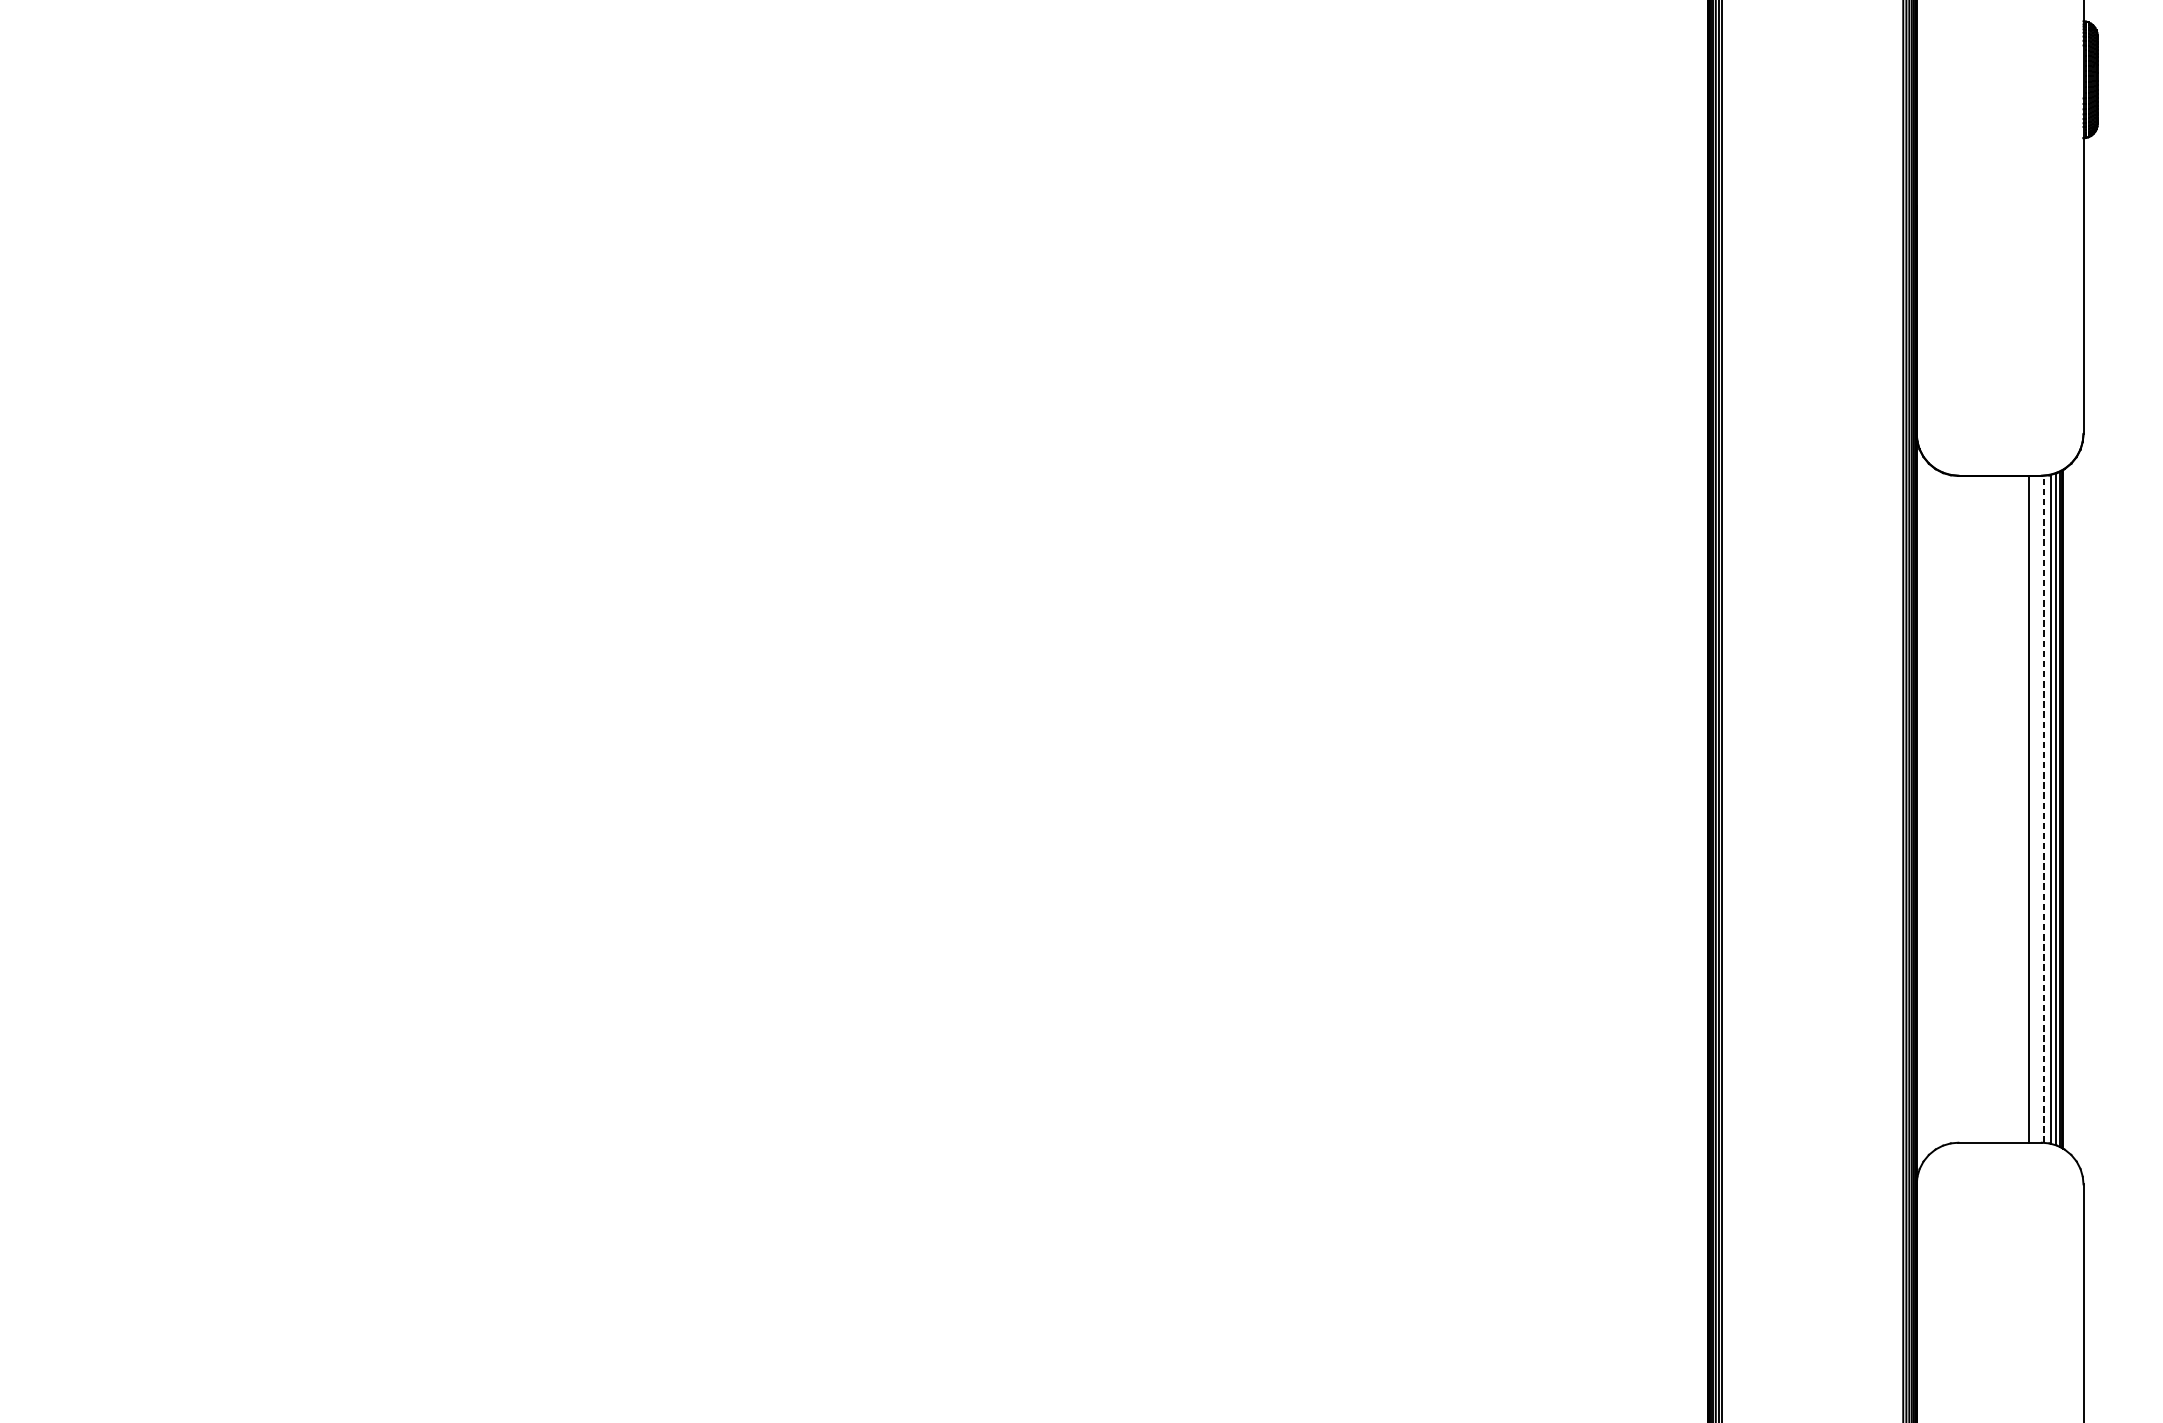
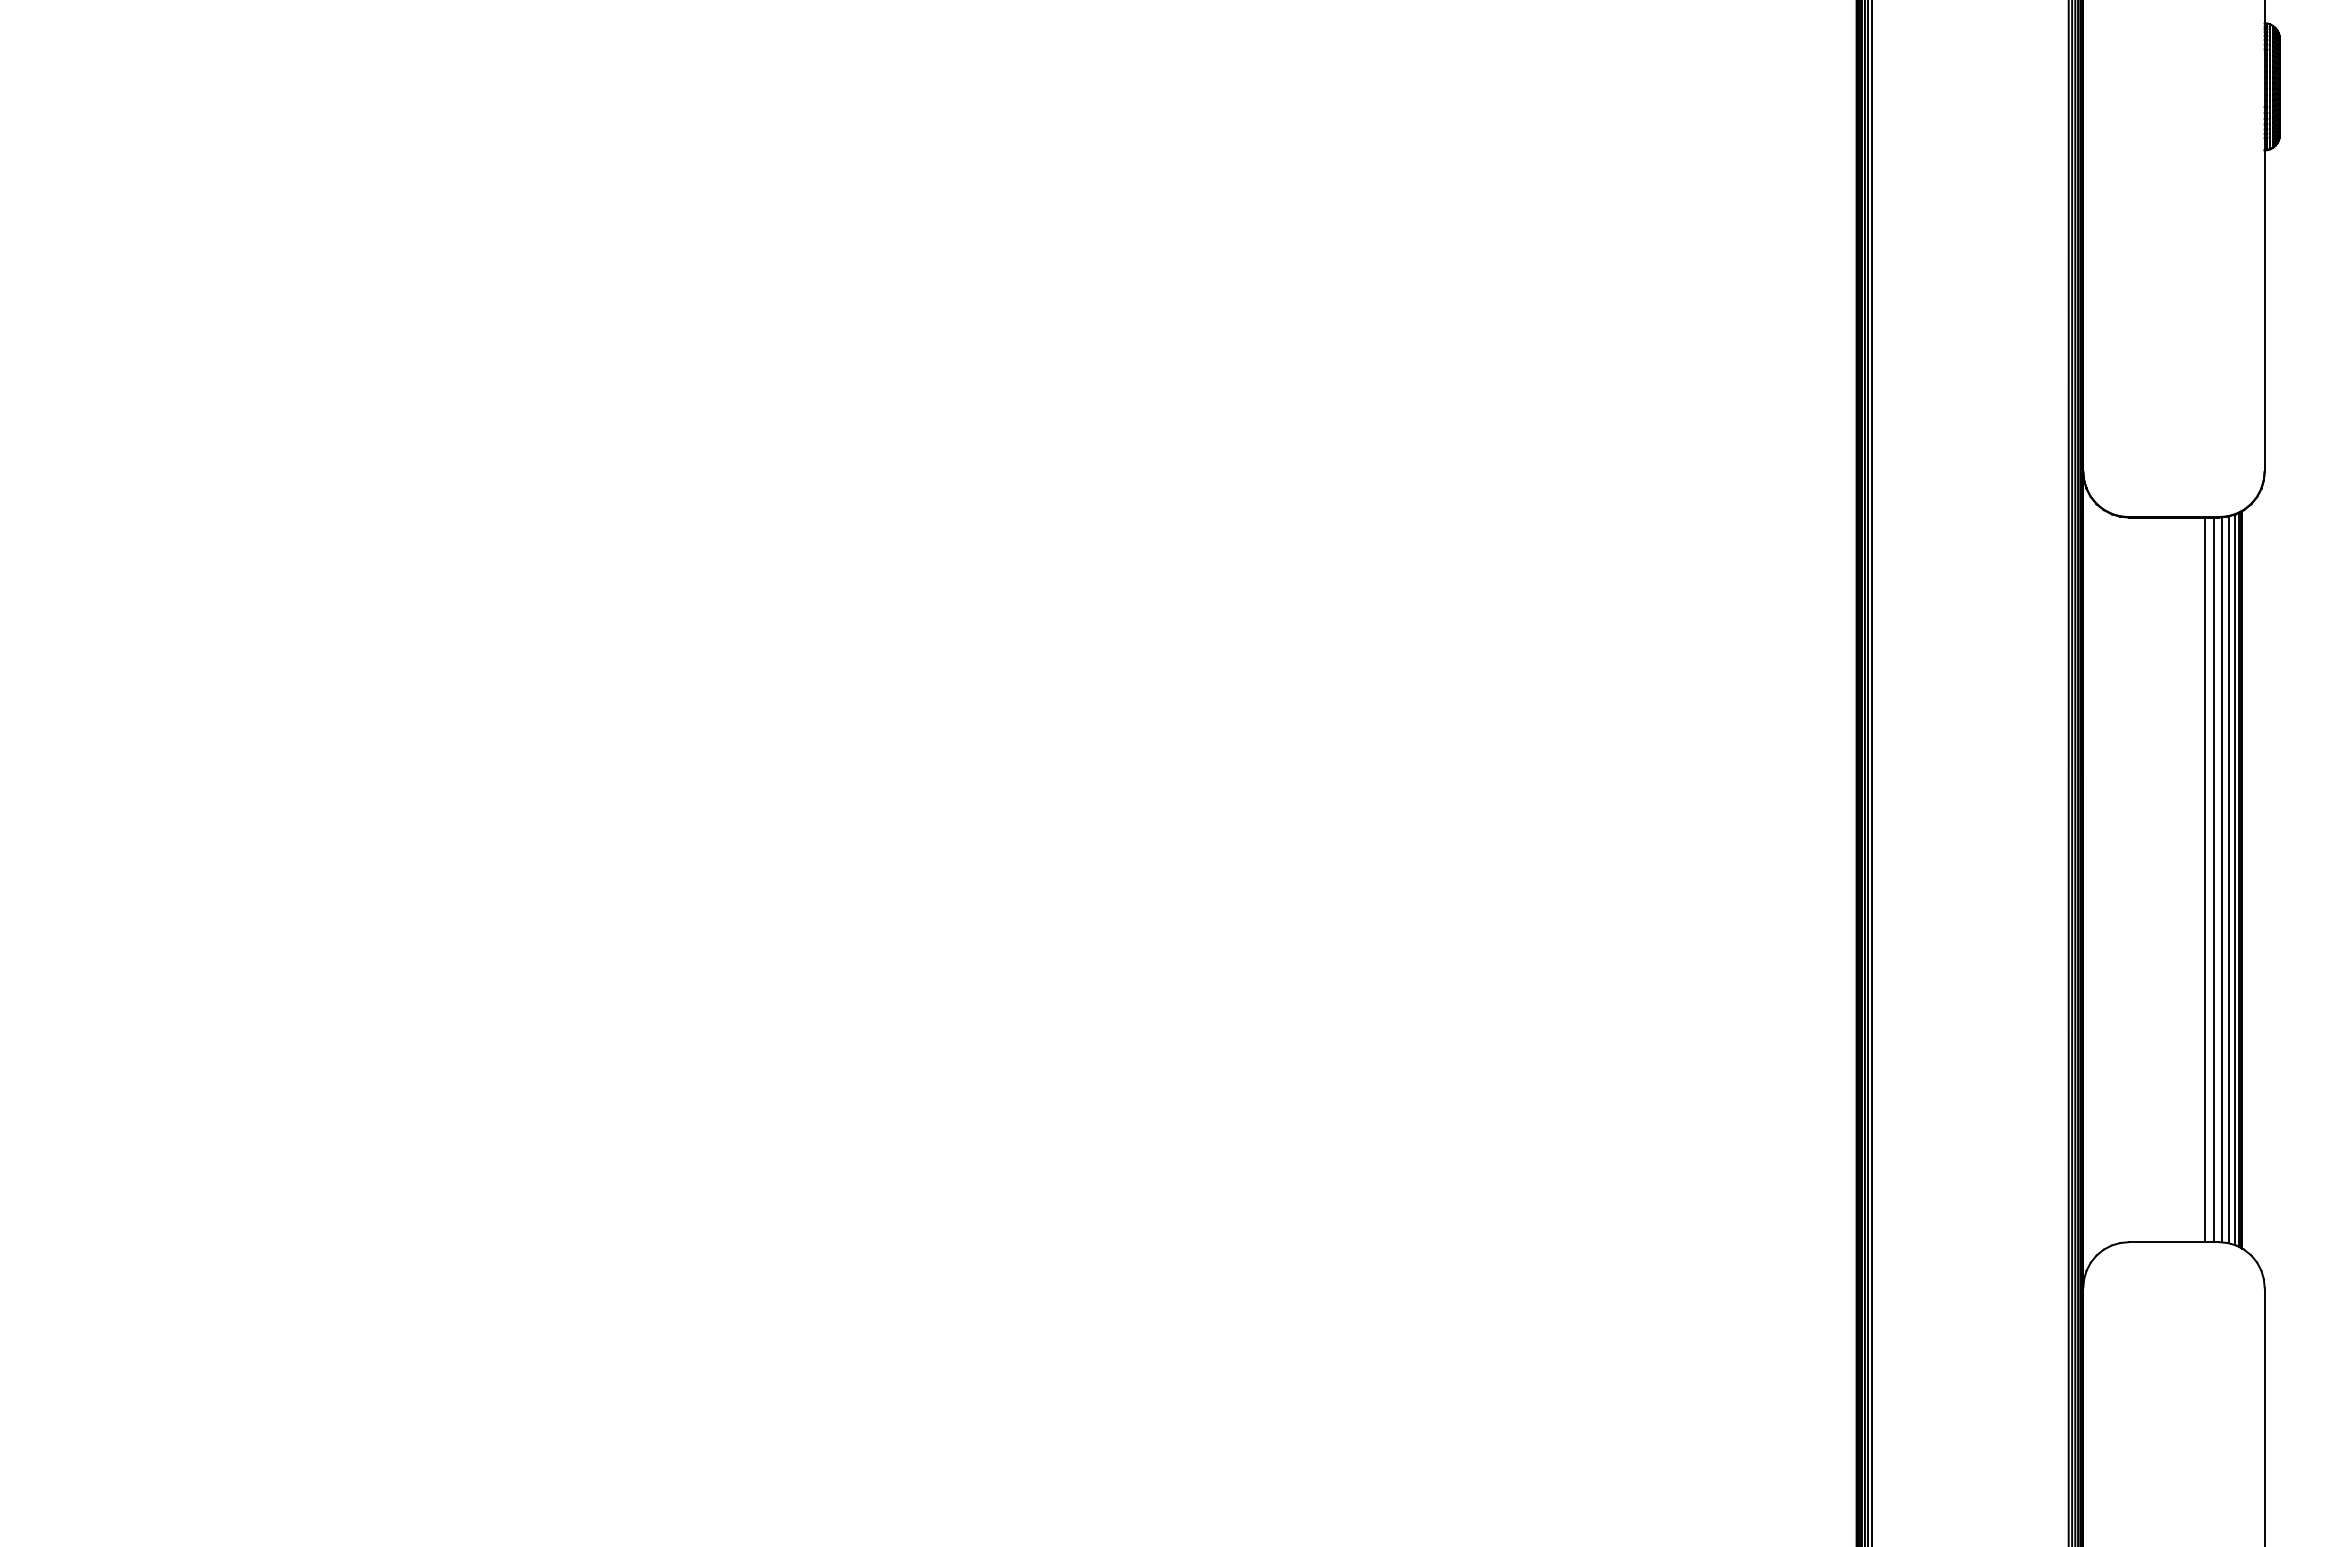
line: (2036, 809) -> (2213, 879), added
line: (2043, 809) -> (2221, 879), dashed -> solid

